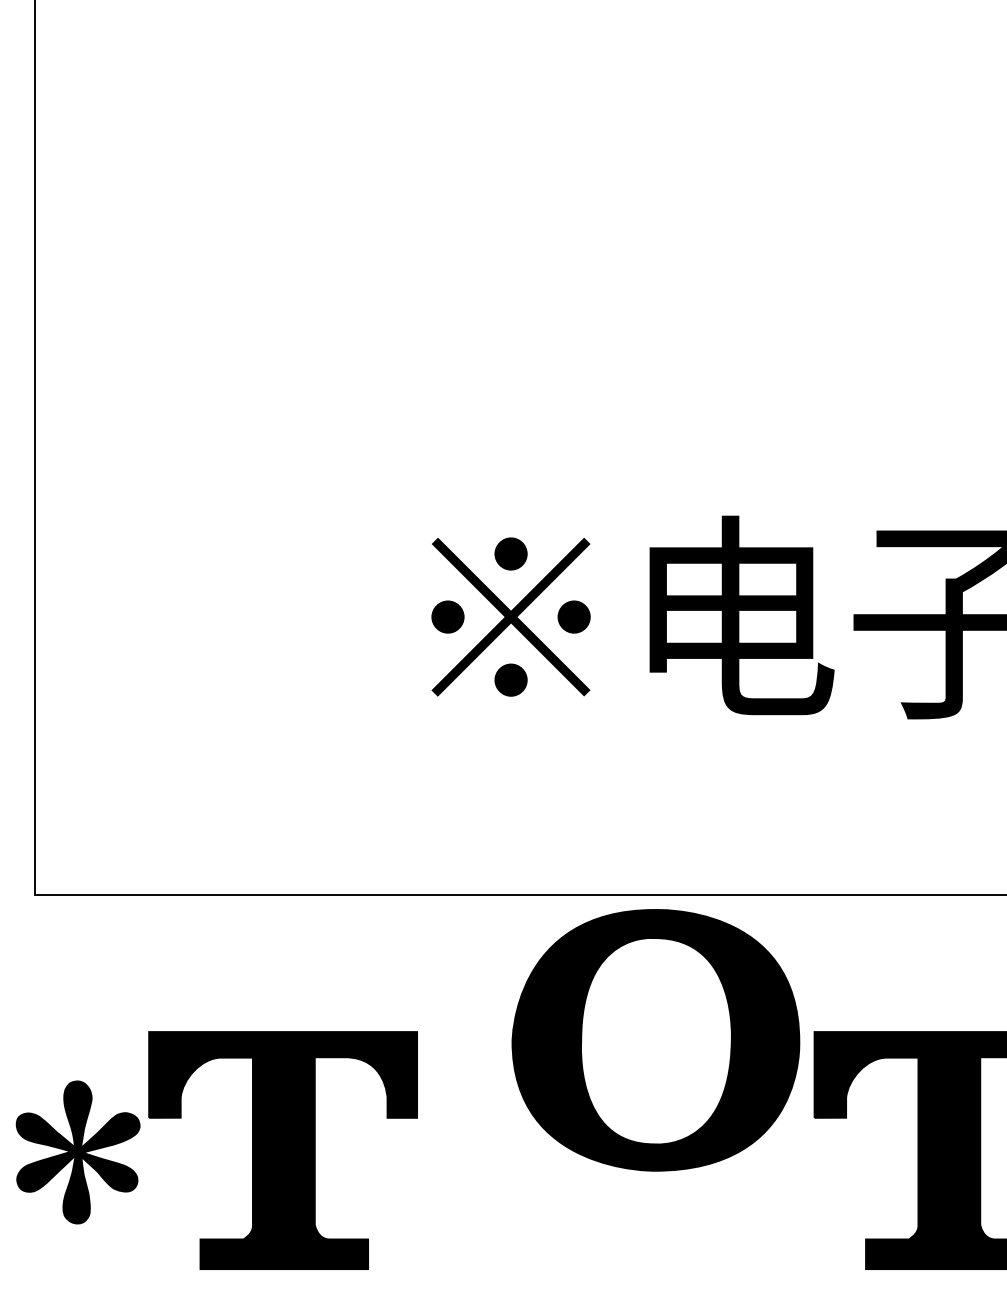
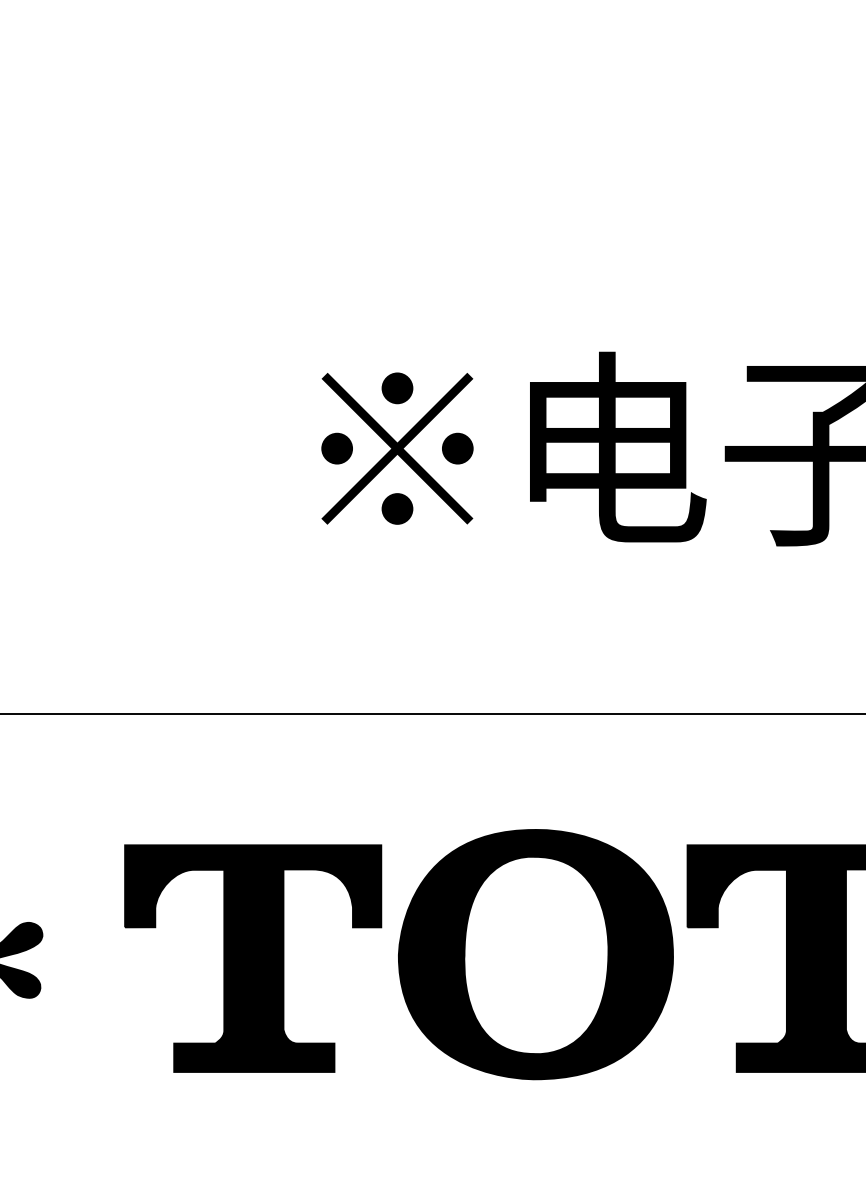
part: (655, 1040) -> (535, 954), moved
part: (282, 1150) -> (252, 958), moved

